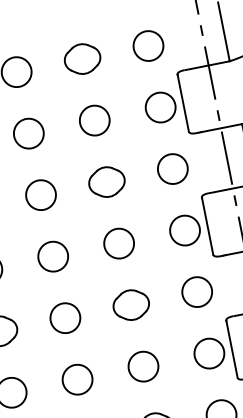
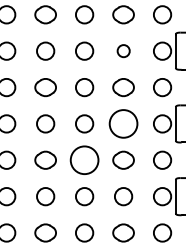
circle: (94, 119) -> (123, 50), size x0.7
circle: (118, 242) -> (123, 123), size x1.6
circle: (64, 316) -> (84, 159), size x1.6

